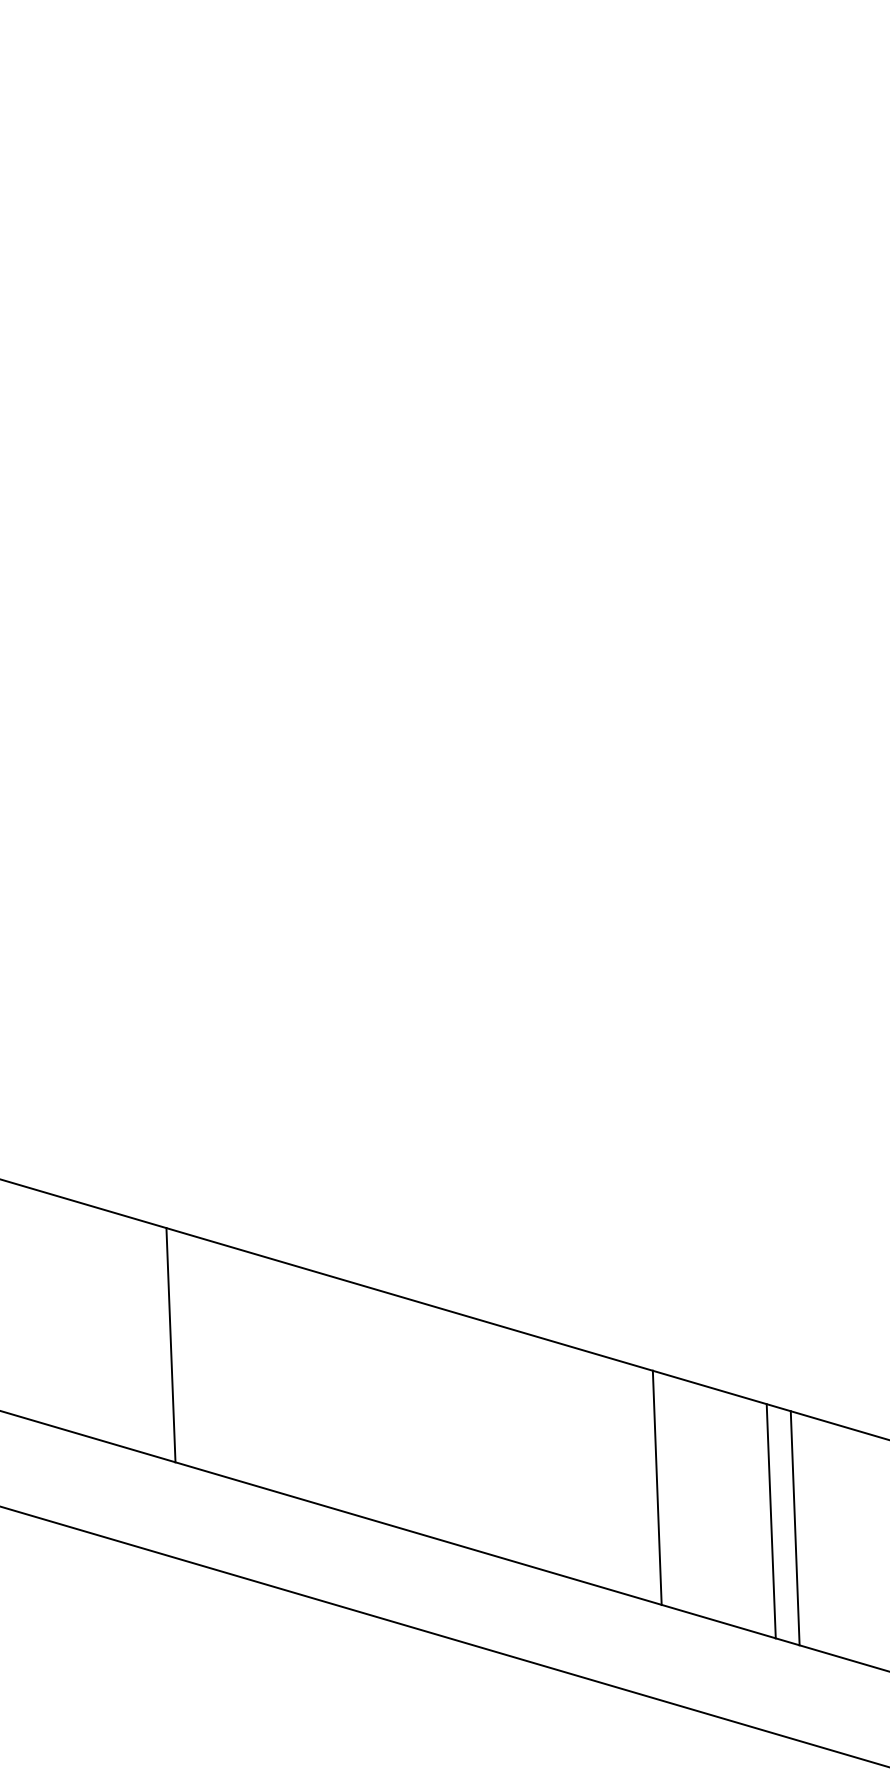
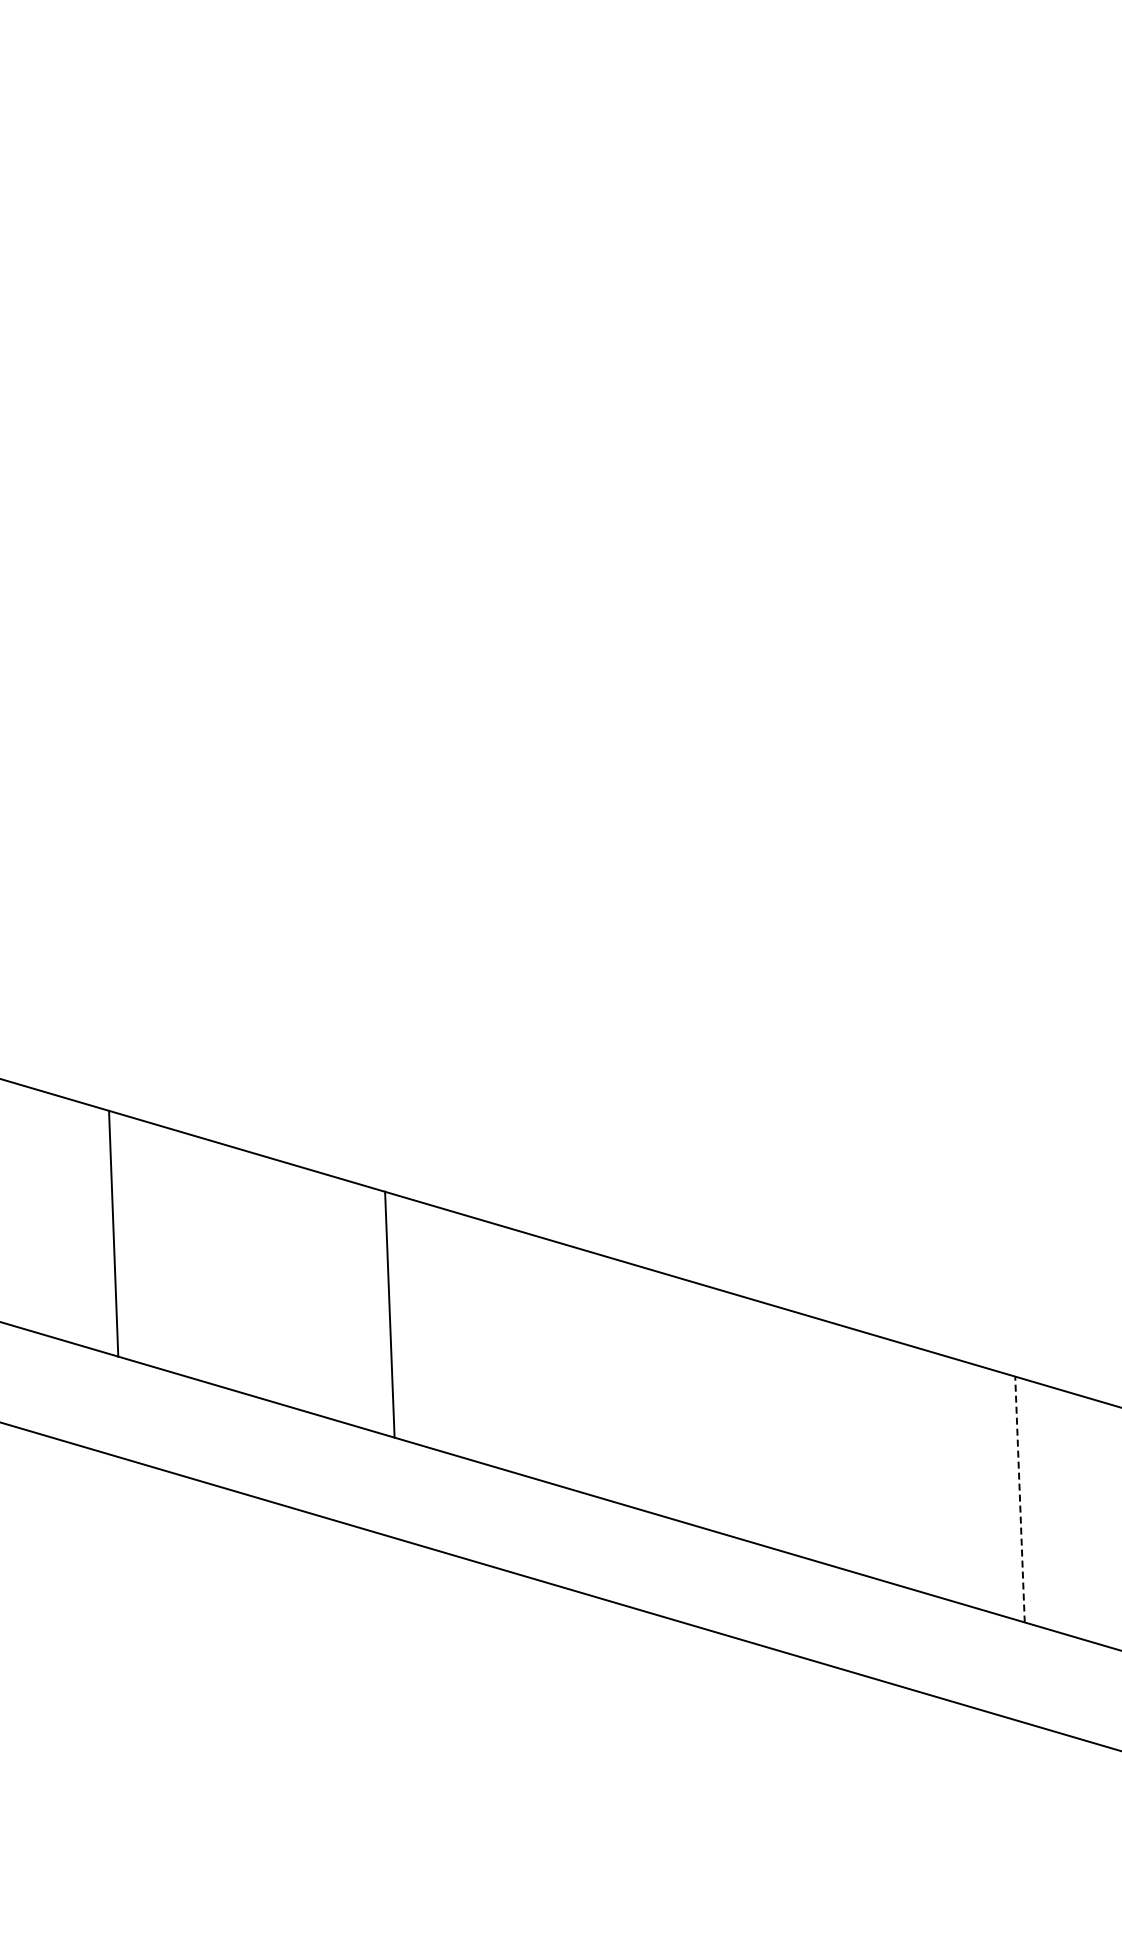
line: (656, 1487) -> (899, 1464), removed
line: (771, 1521) -> (1020, 1499), solid -> dashed
line: (794, 1527) -> (1044, 1506), removed

